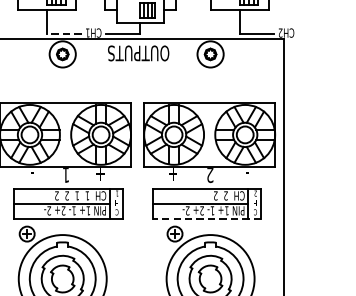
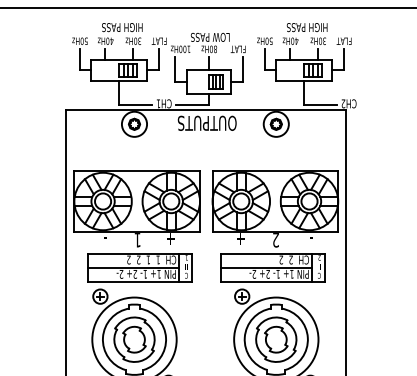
line: (63, 33) -> (135, 104), dashed -> solid
line: (206, 219) -> (272, 282), dashed -> solid

